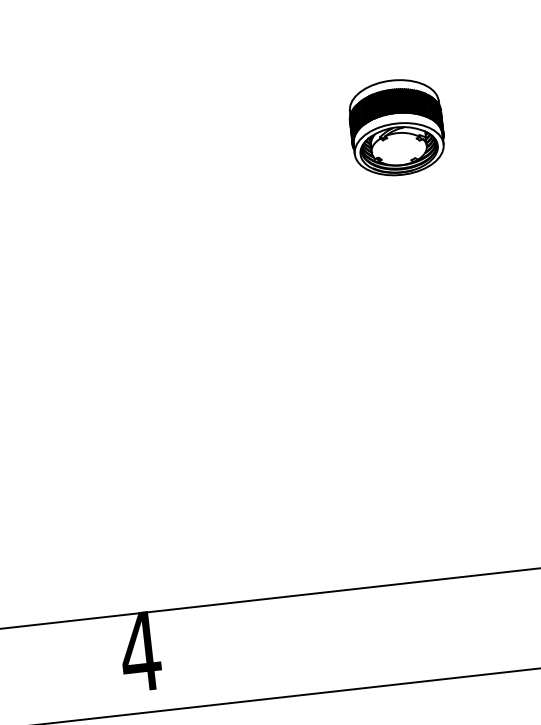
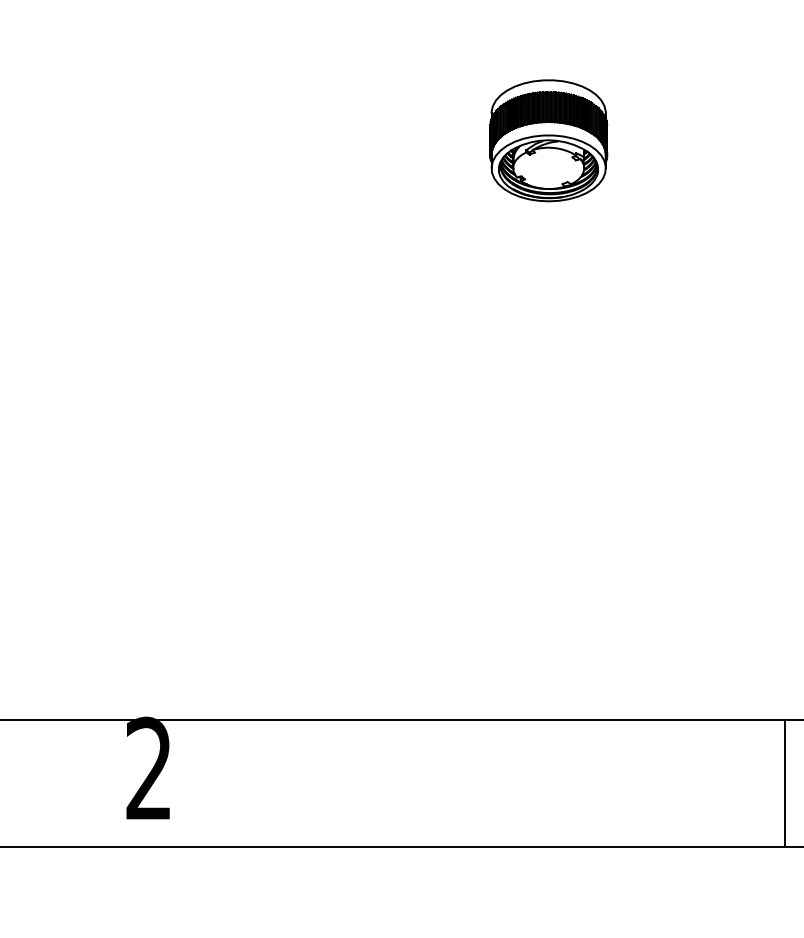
text: (139, 650) -> (148, 767), 4 -> 2

